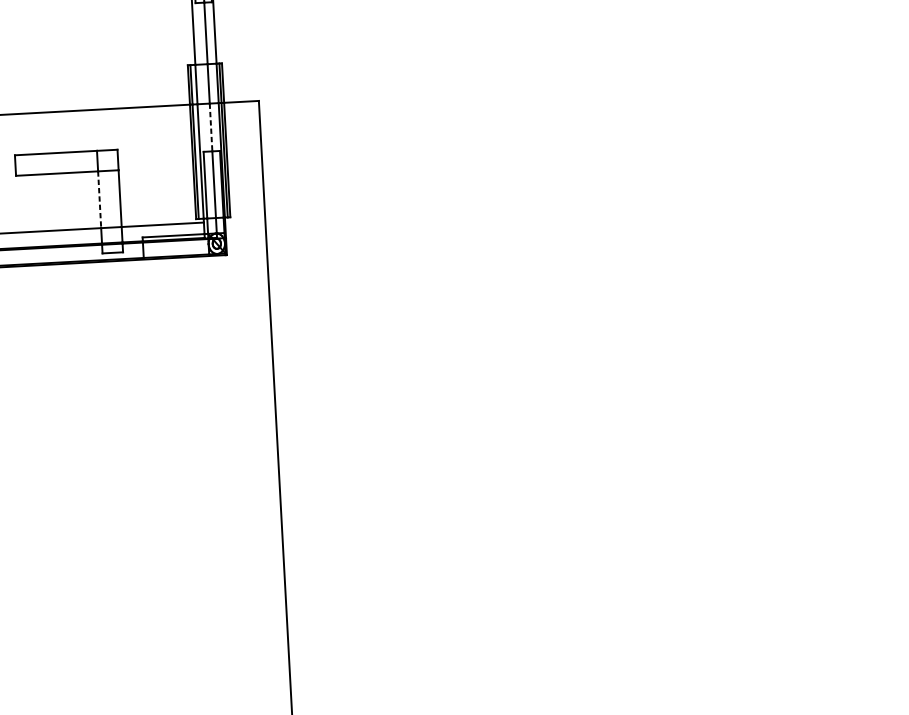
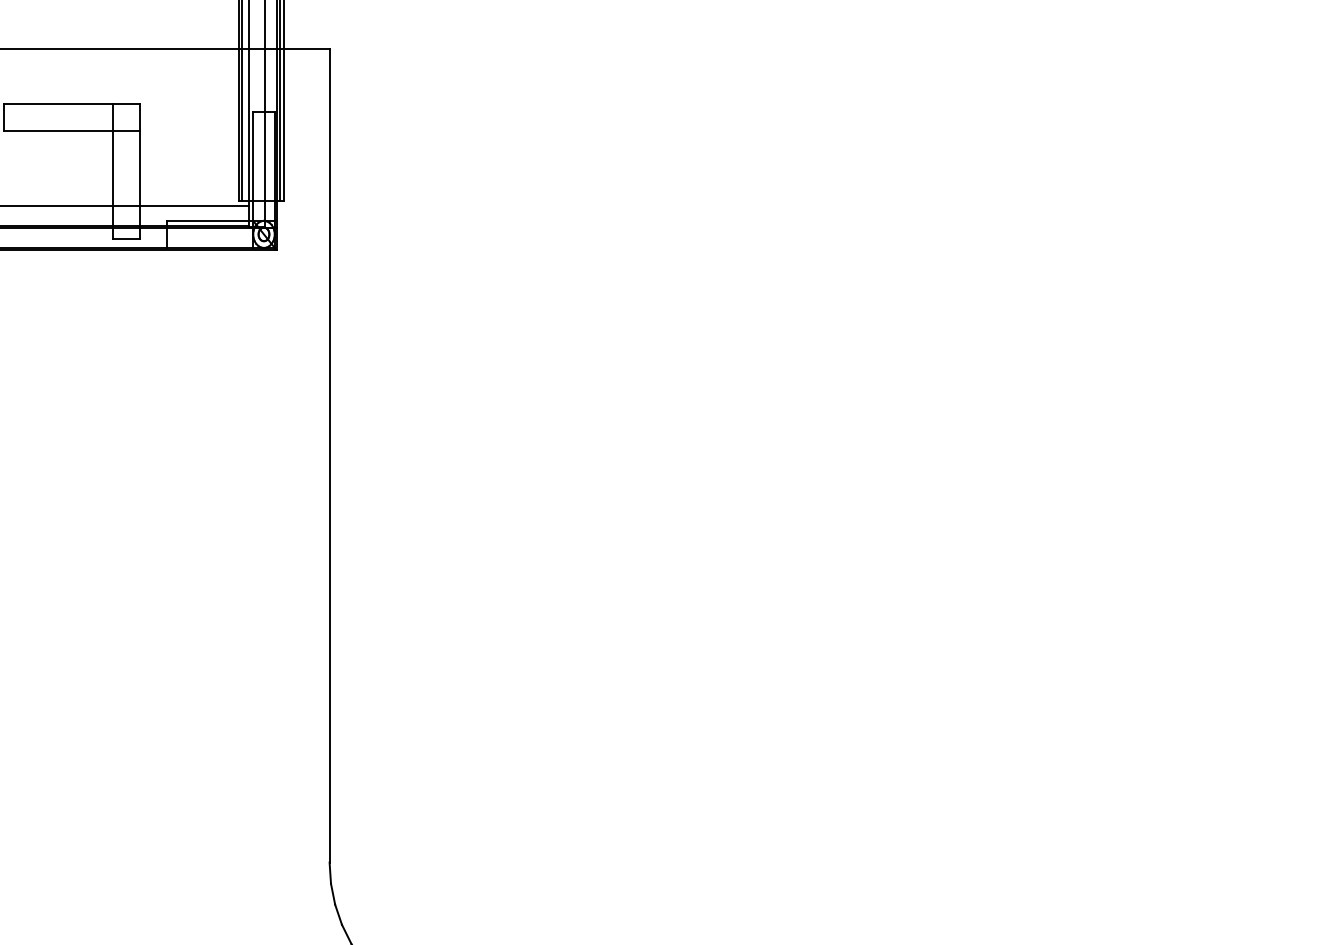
line: (210, 127) -> (264, 80), dashed -> solid
line: (99, 200) -> (112, 168), dashed -> solid

